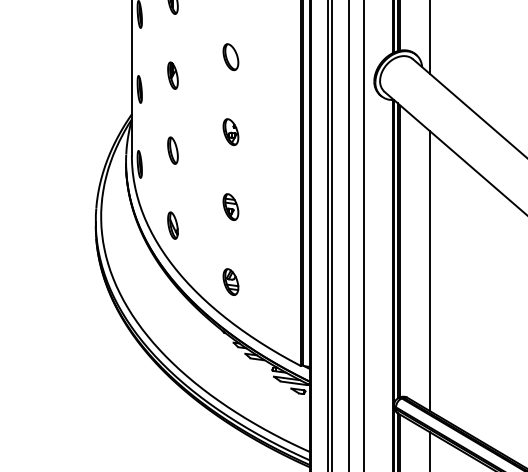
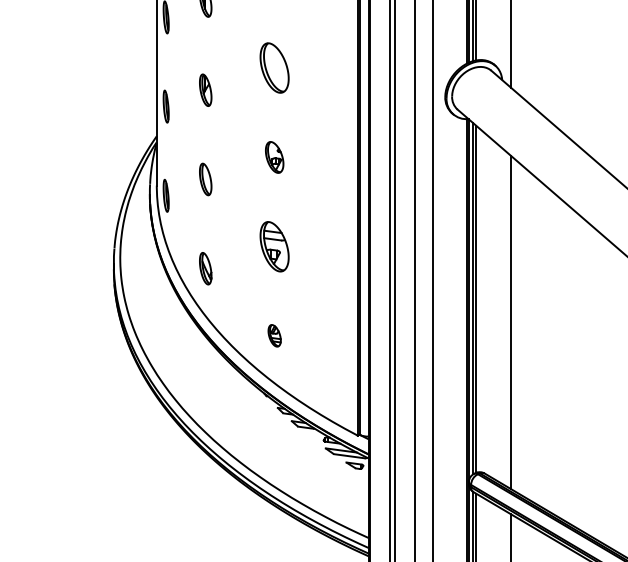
part: (230, 57) -> (274, 68), size x1.6
part: (230, 206) -> (274, 245), size x1.6
part: (230, 281) -> (274, 335), size x0.7

